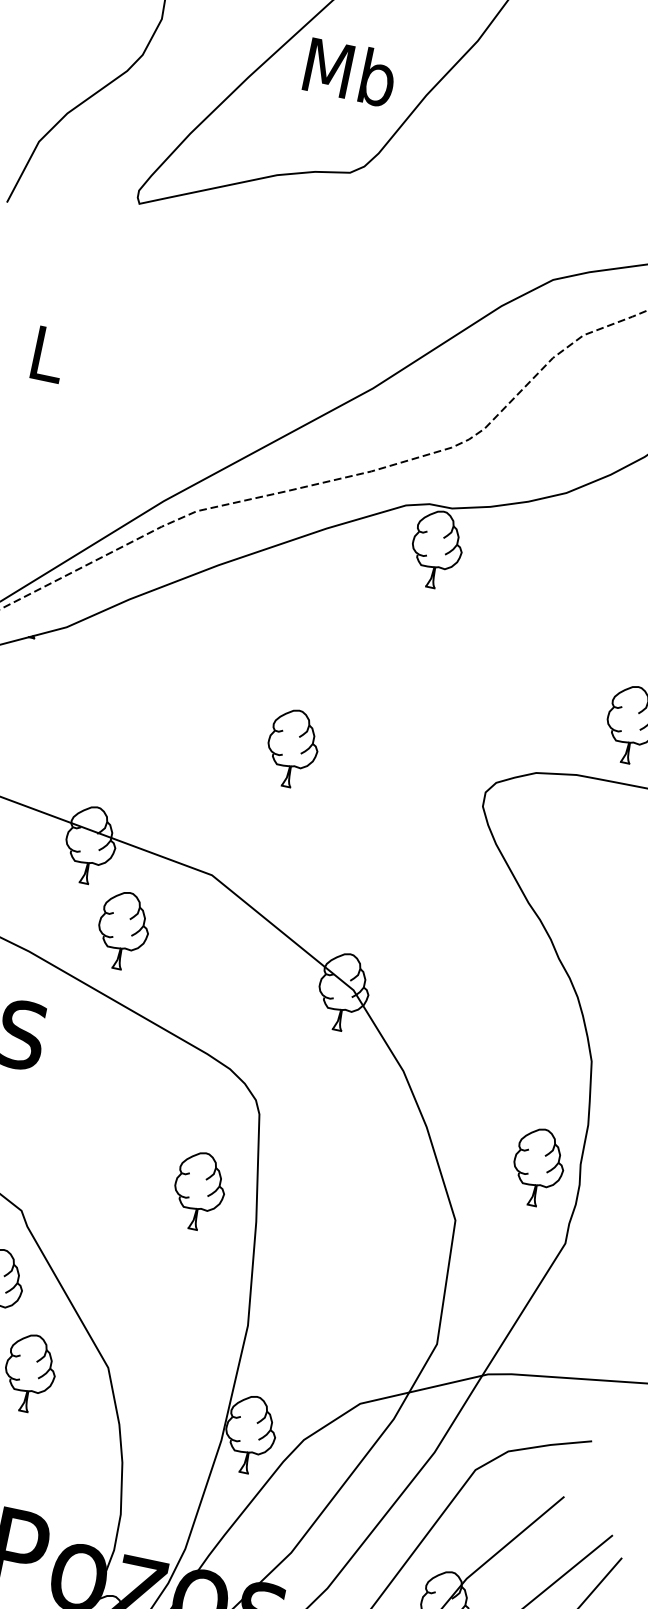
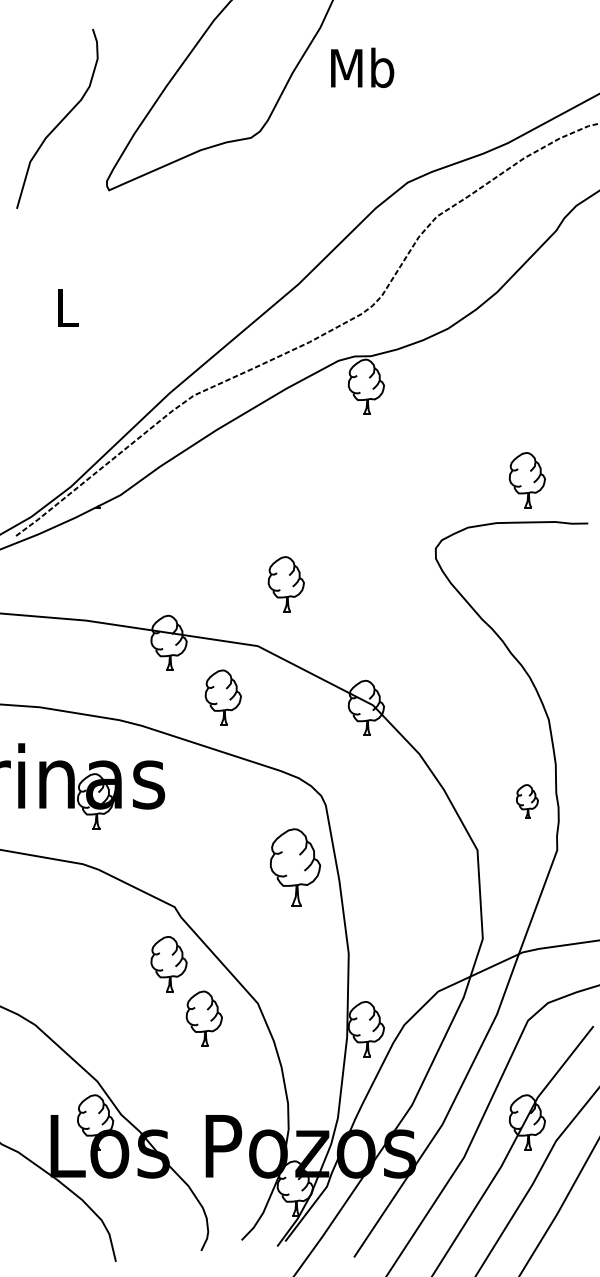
text: (350, 71) -> (362, 67), moved
part: (291, 748) -> (285, 584), moved
part: (122, 930) -> (222, 697), moved
part: (538, 1167) -> (527, 801), size x0.6
part: (198, 1191) -> (294, 867), size x1.4

